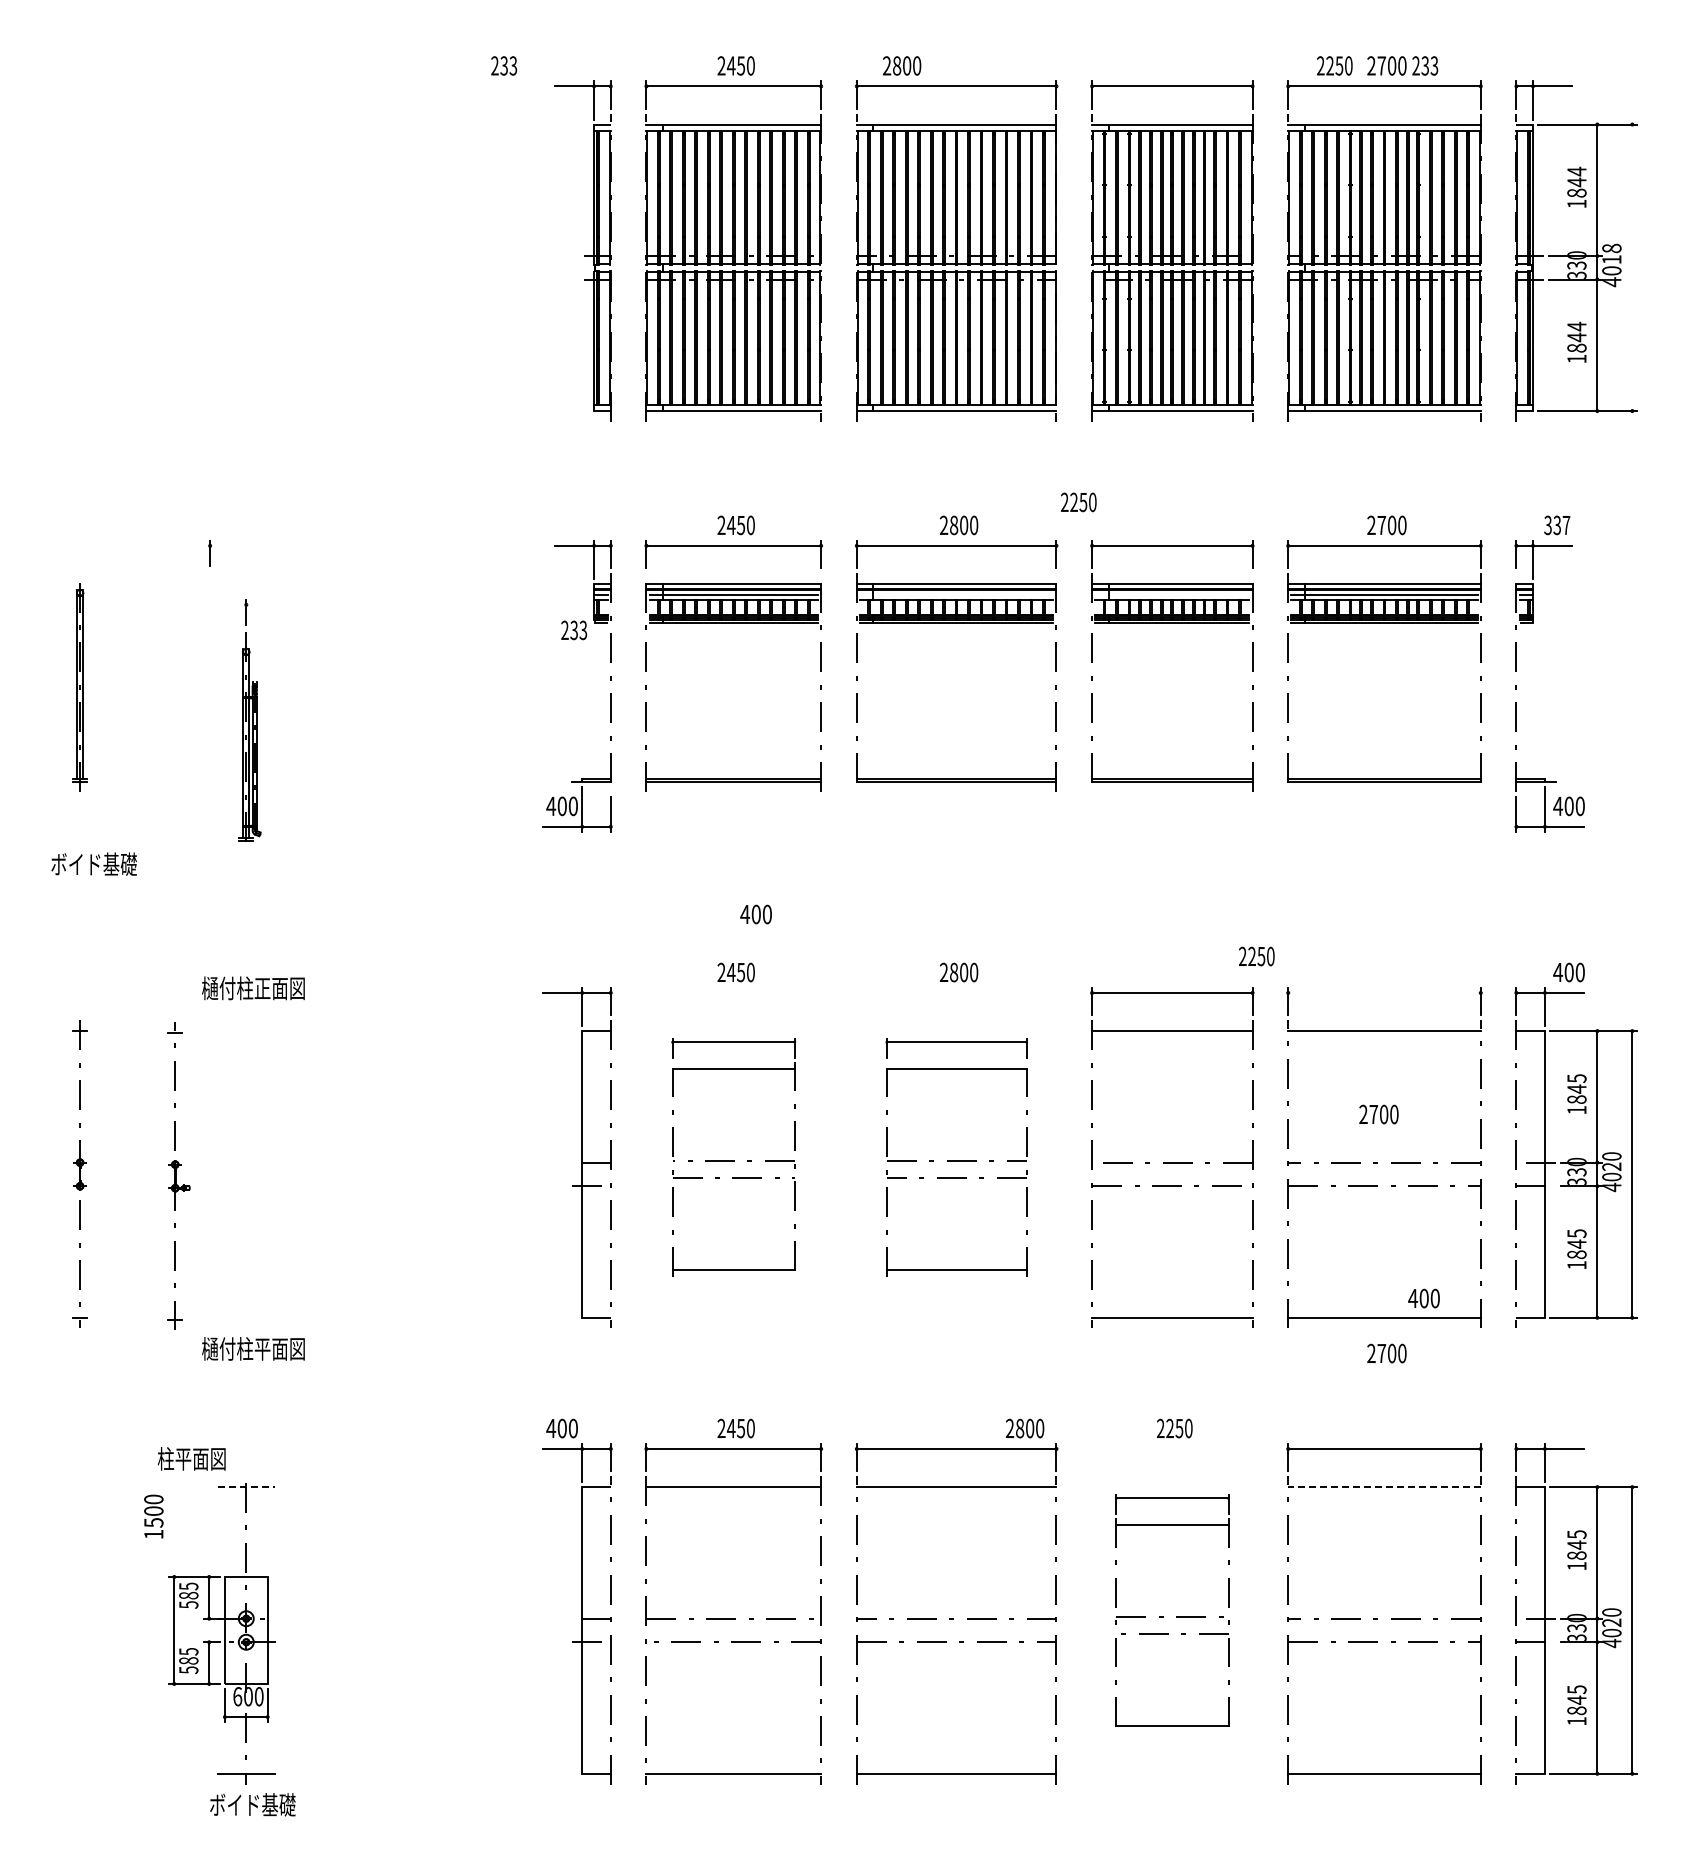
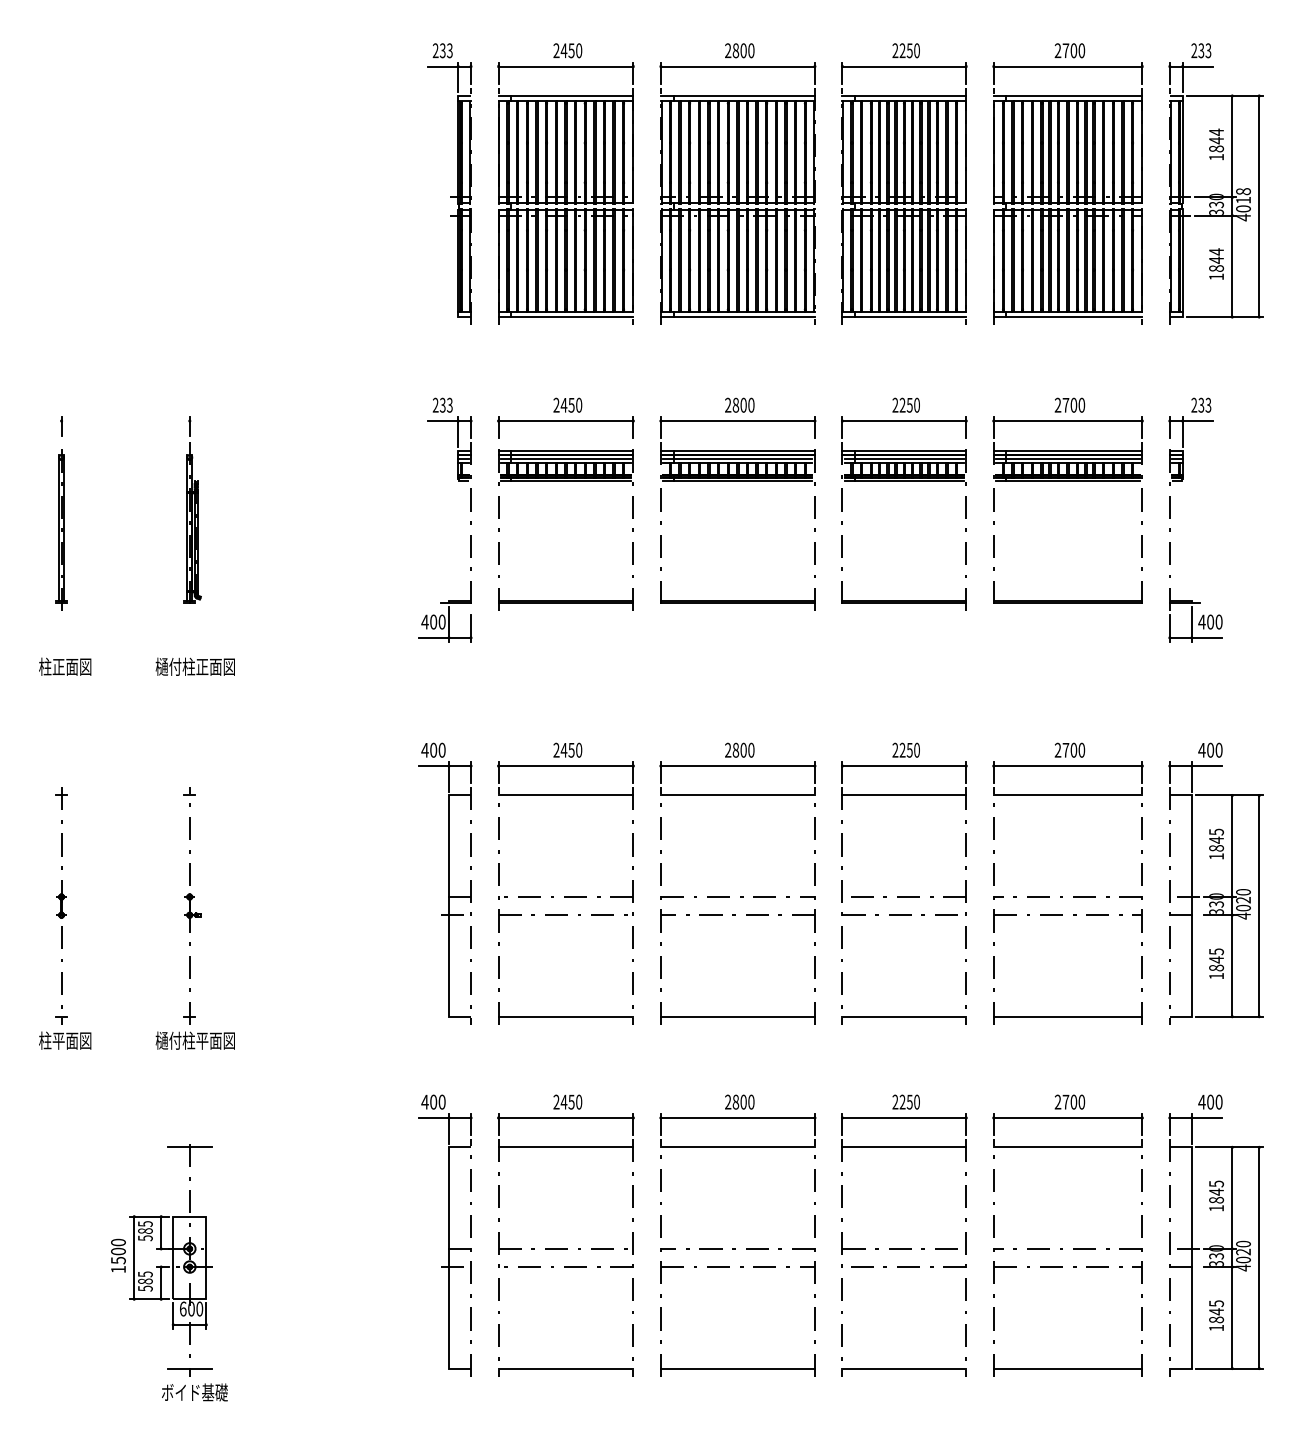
text: (503, 65) -> (442, 50), moved
text: (902, 65) -> (740, 50), moved
text: (1334, 65) -> (906, 50), moved
text: (1425, 65) -> (1201, 50), moved
line: (1632, 267) -> (1259, 206), added
text: (1078, 502) -> (906, 405), moved
text: (1557, 525) -> (1201, 405), 337 -> 233
part: (209, 553) -> (61, 426), moved
line: (956, 594) -> (737, 458), added
line: (1172, 594) -> (904, 458), added
text: (573, 630) -> (442, 405), moved
part: (249, 720) -> (192, 510), moved
text: (93, 864) -> (71, 666), ボイド基礎 -> 柱正面図
text: (755, 914) -> (433, 750), moved
text: (1256, 956) -> (906, 750), moved
text: (253, 988) -> (195, 666), moved
line: (1384, 992) -> (1068, 765), added
text: (1378, 1114) -> (1069, 750), moved
part: (733, 1157) -> (565, 893), size x1.43
part: (956, 1157) -> (737, 893), size x1.43
part: (178, 1175) -> (192, 905), moved
text: (1423, 1298) -> (1210, 1102), moved
text: (1386, 1353) -> (1069, 1102), moved
text: (1025, 1428) -> (740, 1102), moved
text: (191, 1458) -> (64, 1040), moved
line: (246, 1487) -> (189, 1147), dashed -> solid
line: (1384, 1487) -> (1068, 1147), dashed -> solid
text: (153, 1516) -> (118, 1255), moved
part: (1172, 1613) -> (904, 1244), size x1.43

